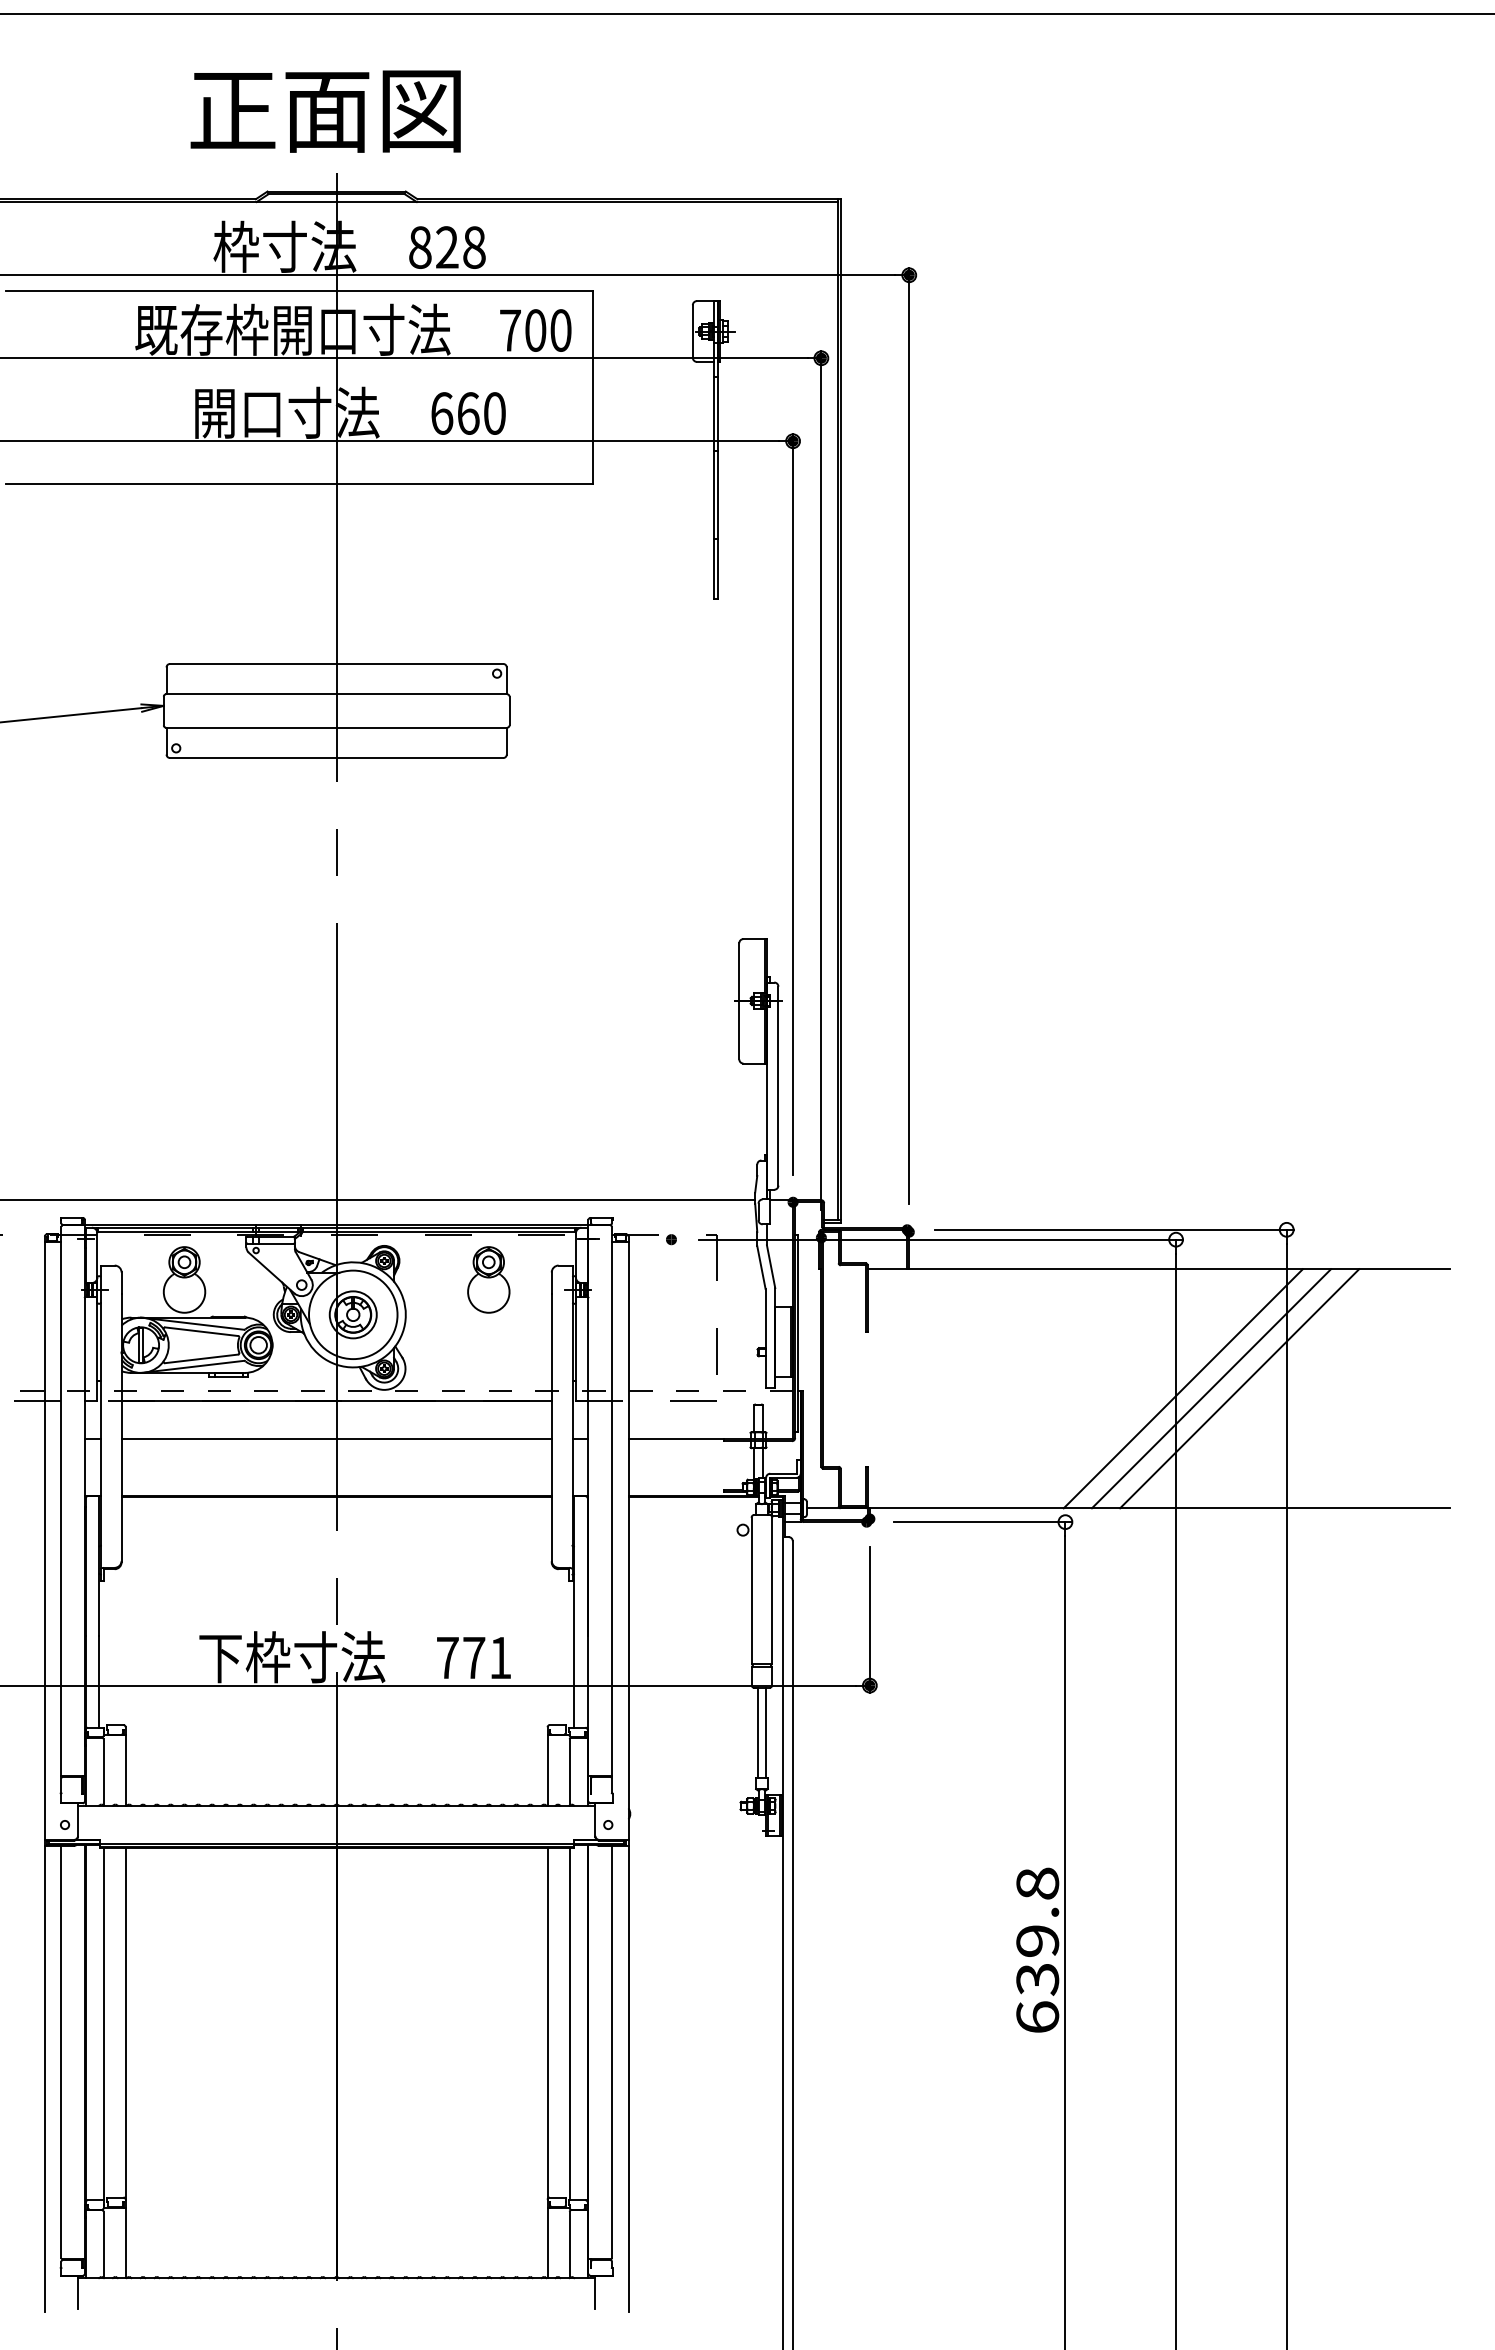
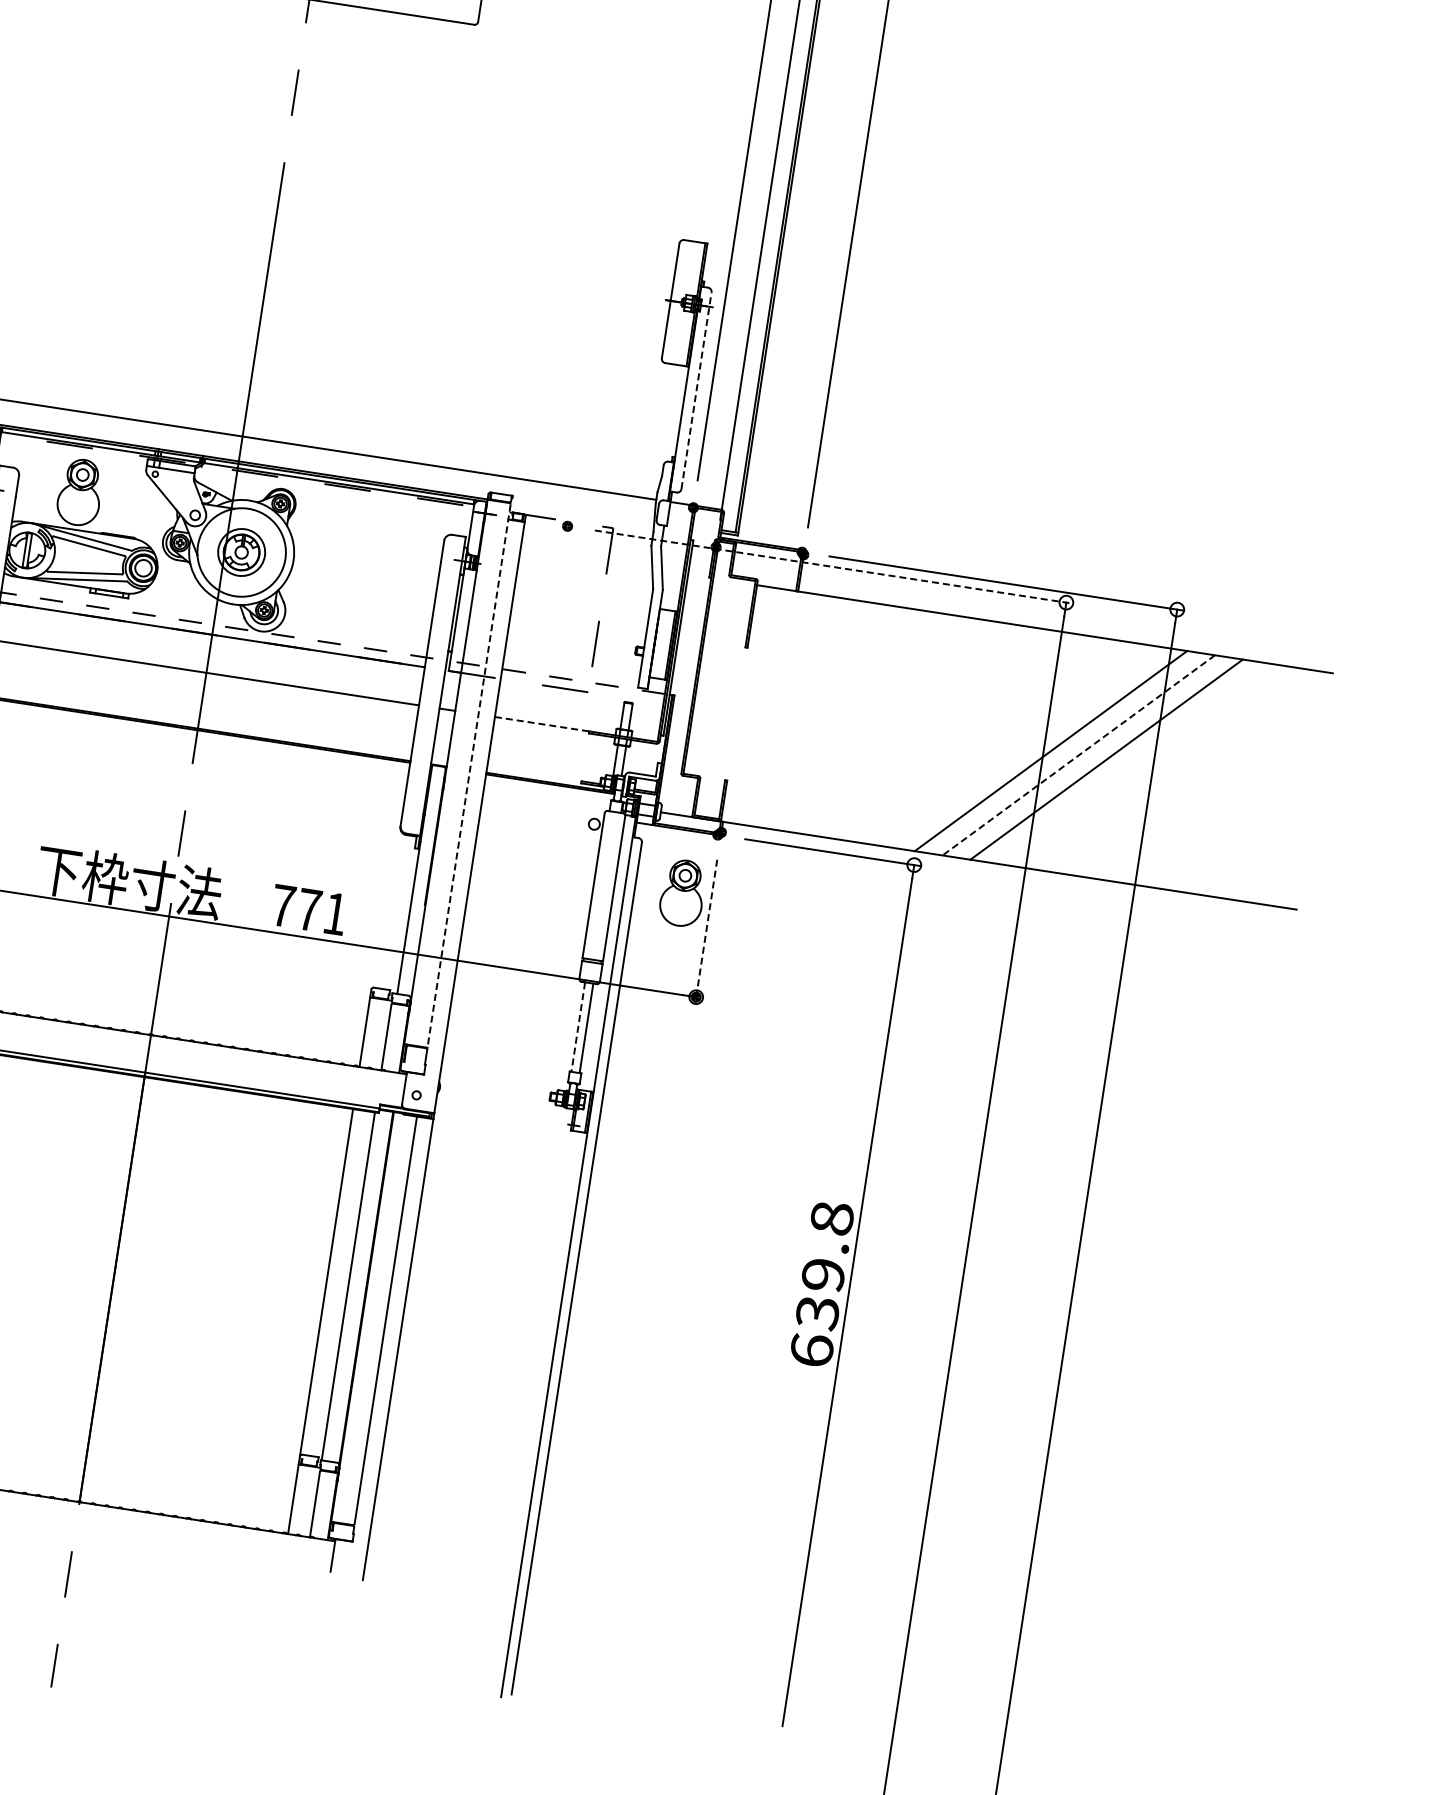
line: (778, 1085) -> (696, 390), solid -> dashed
line: (941, 1239) -> (834, 566), solid -> dashed
part: (488, 1279) -> (682, 892), moved
line: (1211, 1389) -> (1078, 756), solid -> dashed
line: (676, 1439) -> (542, 724), solid -> dashed
line: (611, 1501) -> (468, 776), solid -> dashed
line: (869, 1619) -> (705, 931), solid -> dashed
line: (757, 1733) -> (577, 1027), solid -> dashed

